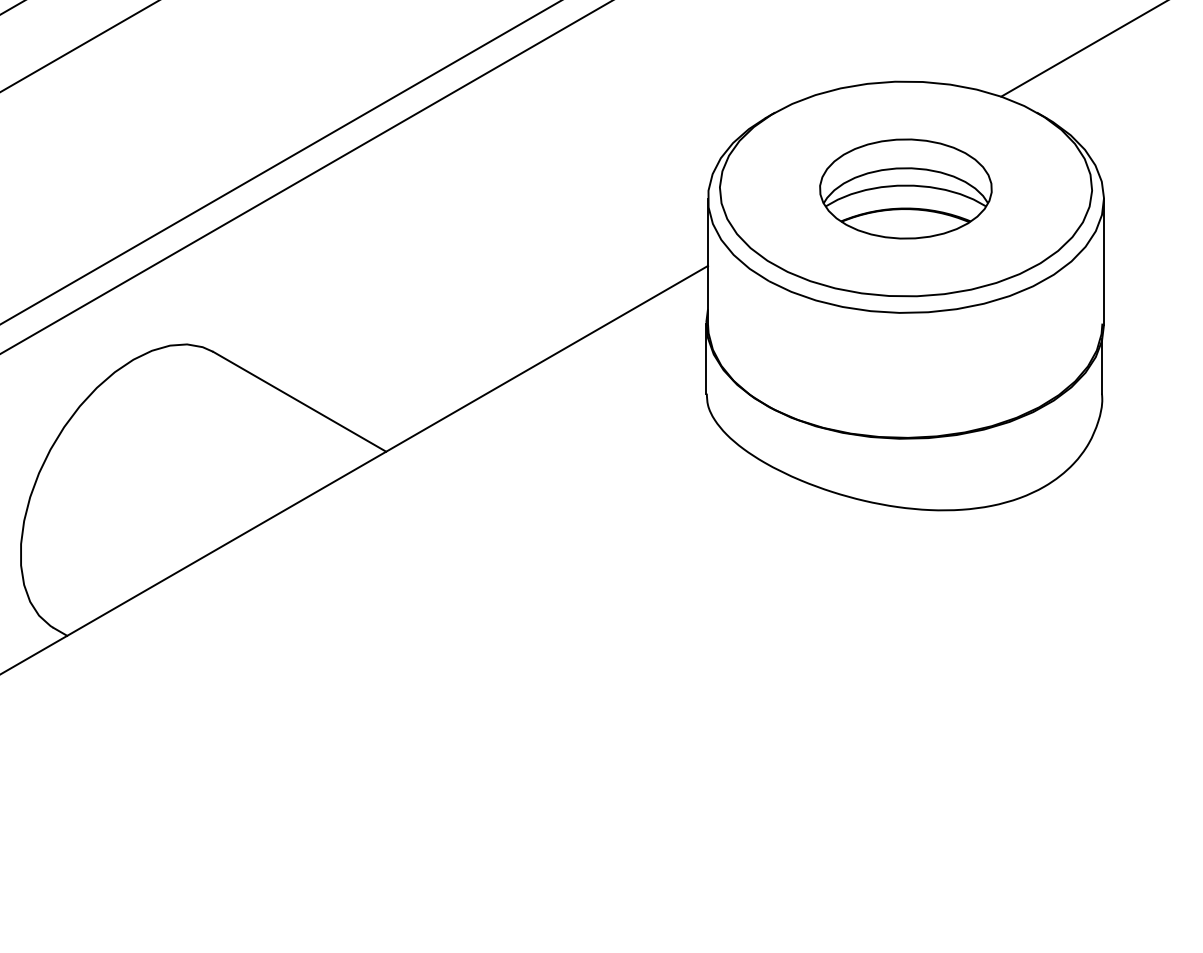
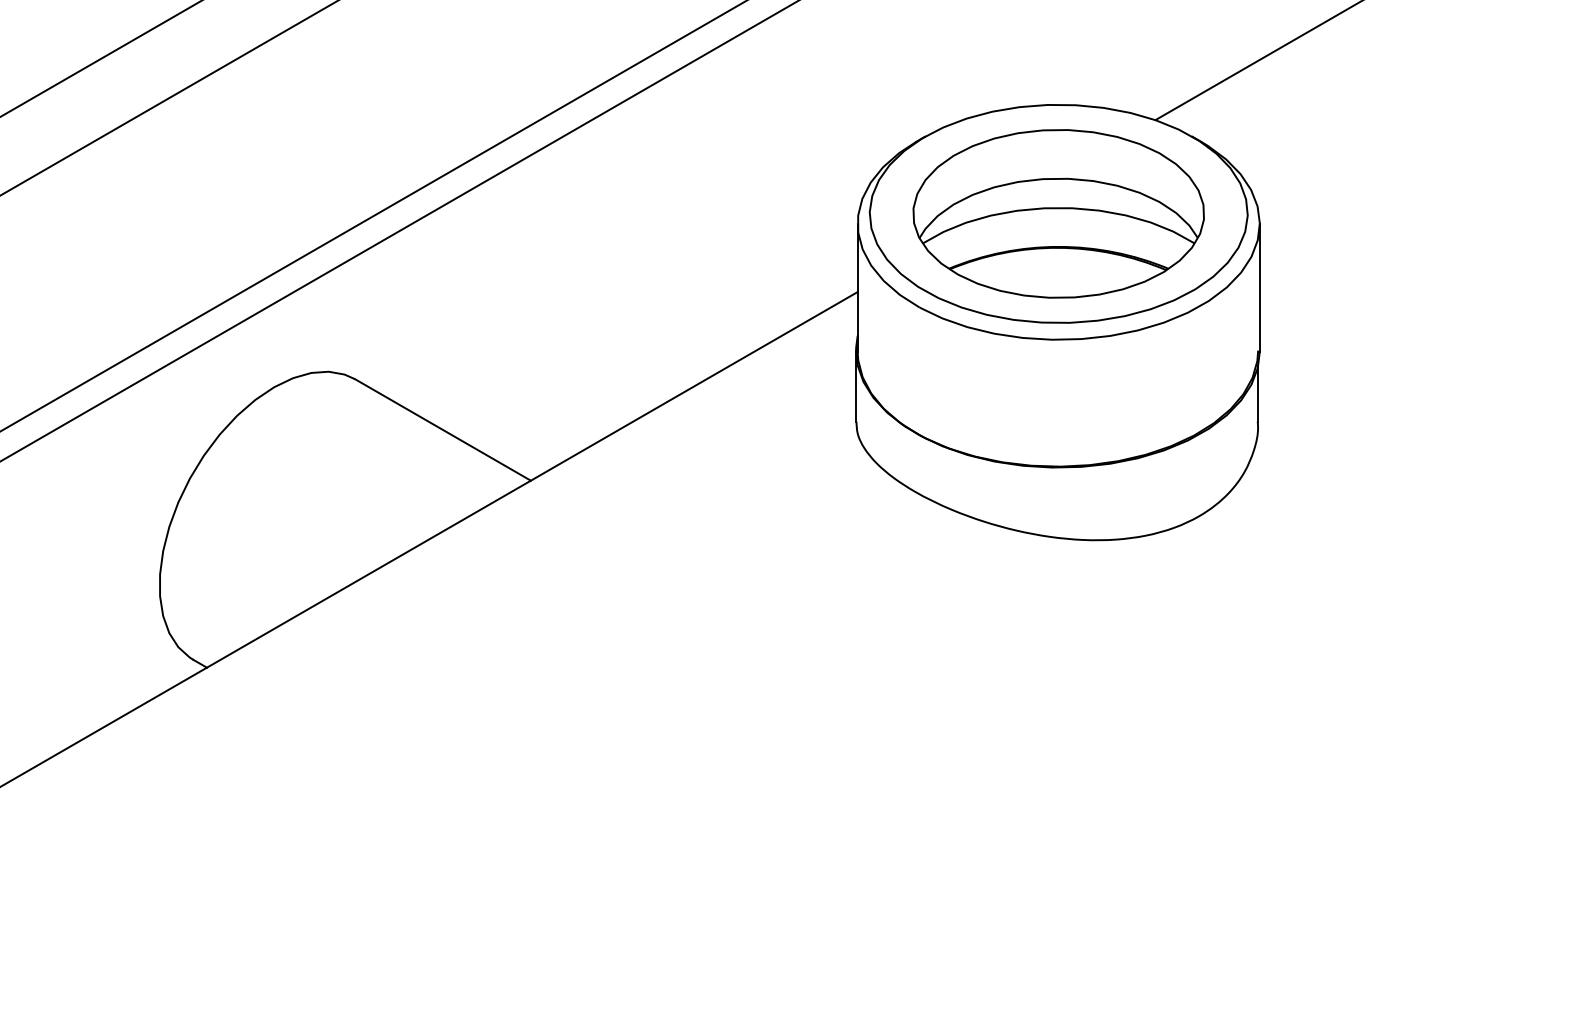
part: (905, 188) -> (1058, 213), size x1.67

